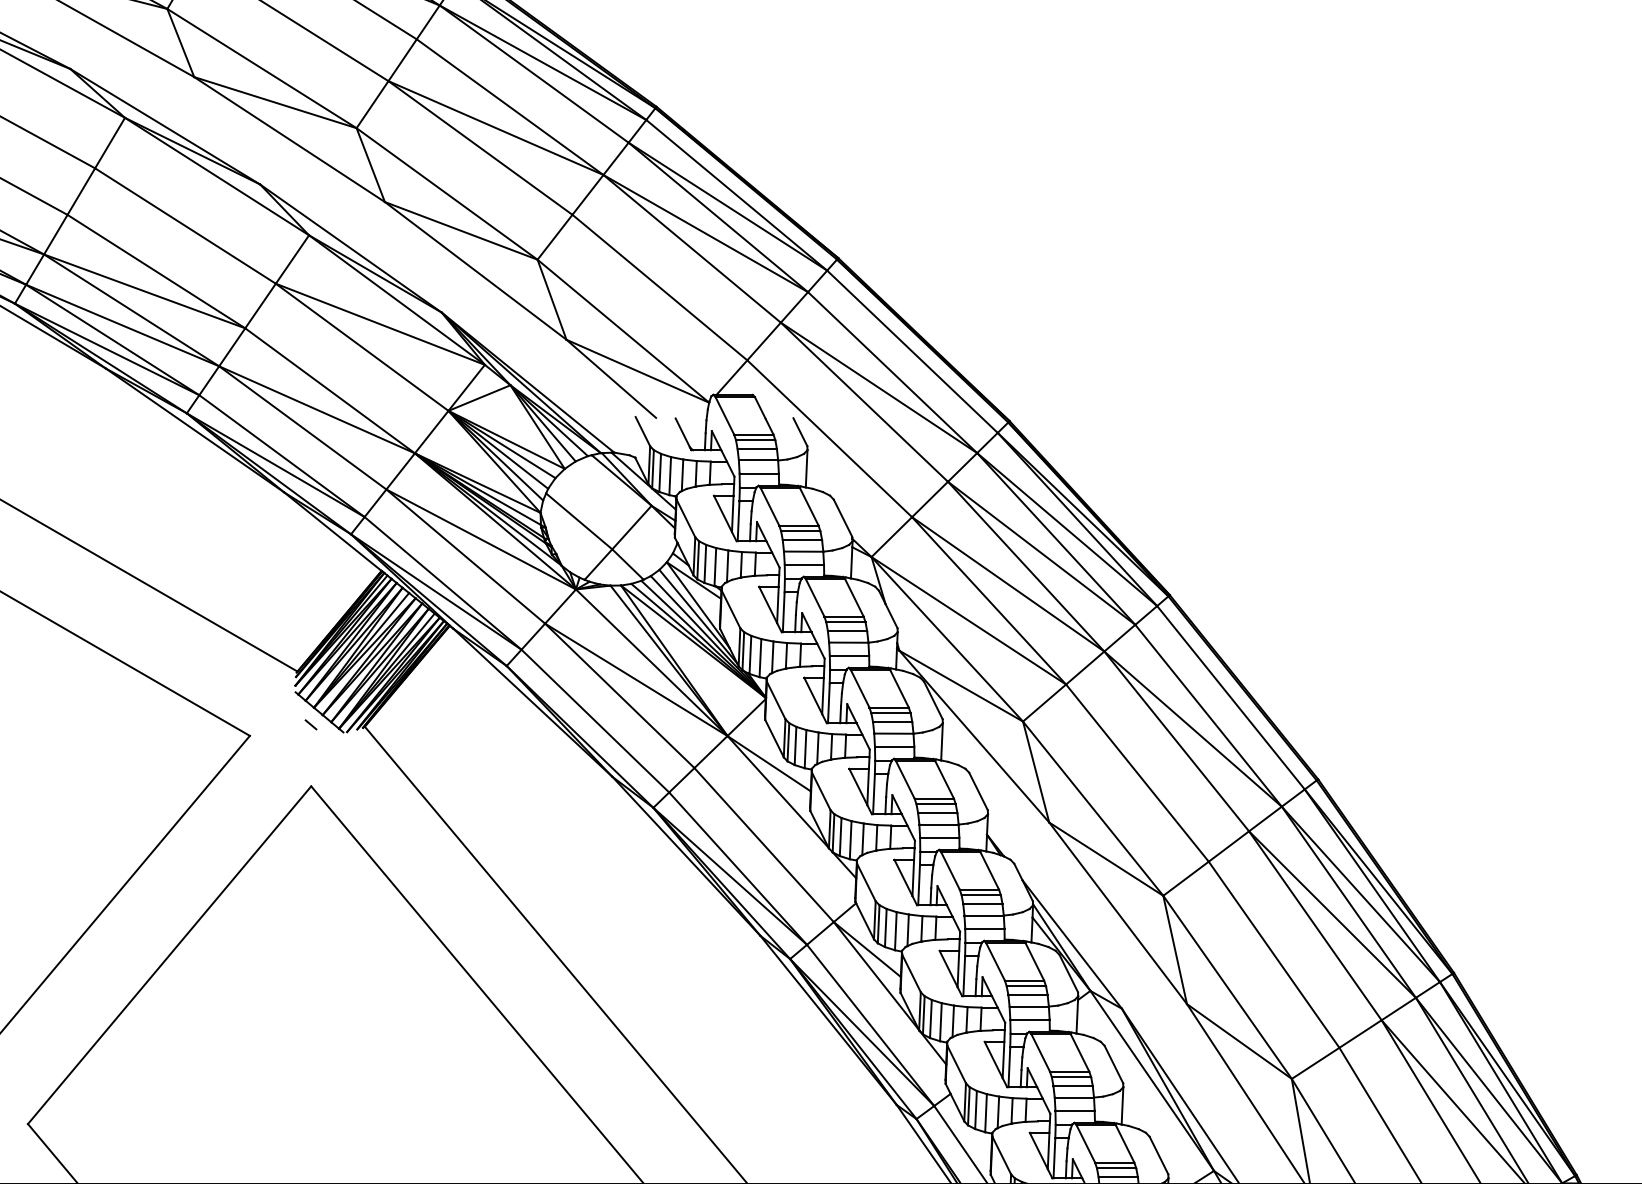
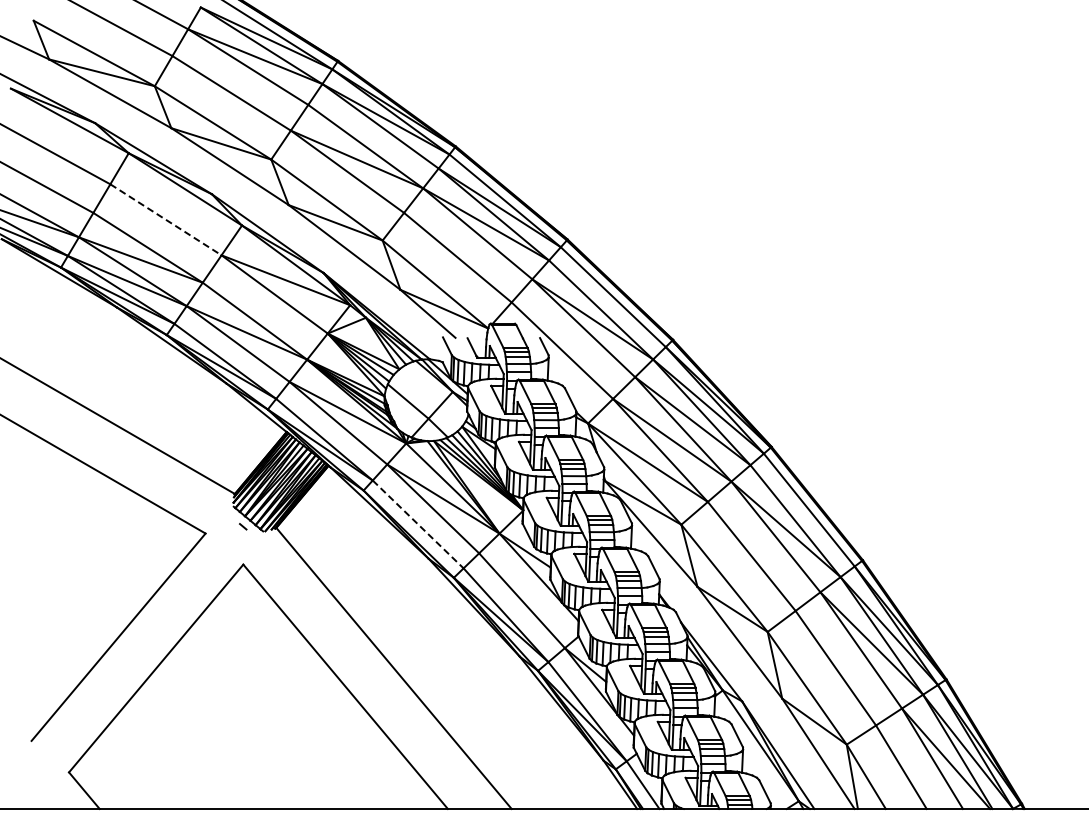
line: (184, 225) -> (165, 219), solid -> dashed
line: (595, 721) -> (418, 524), solid -> dashed

